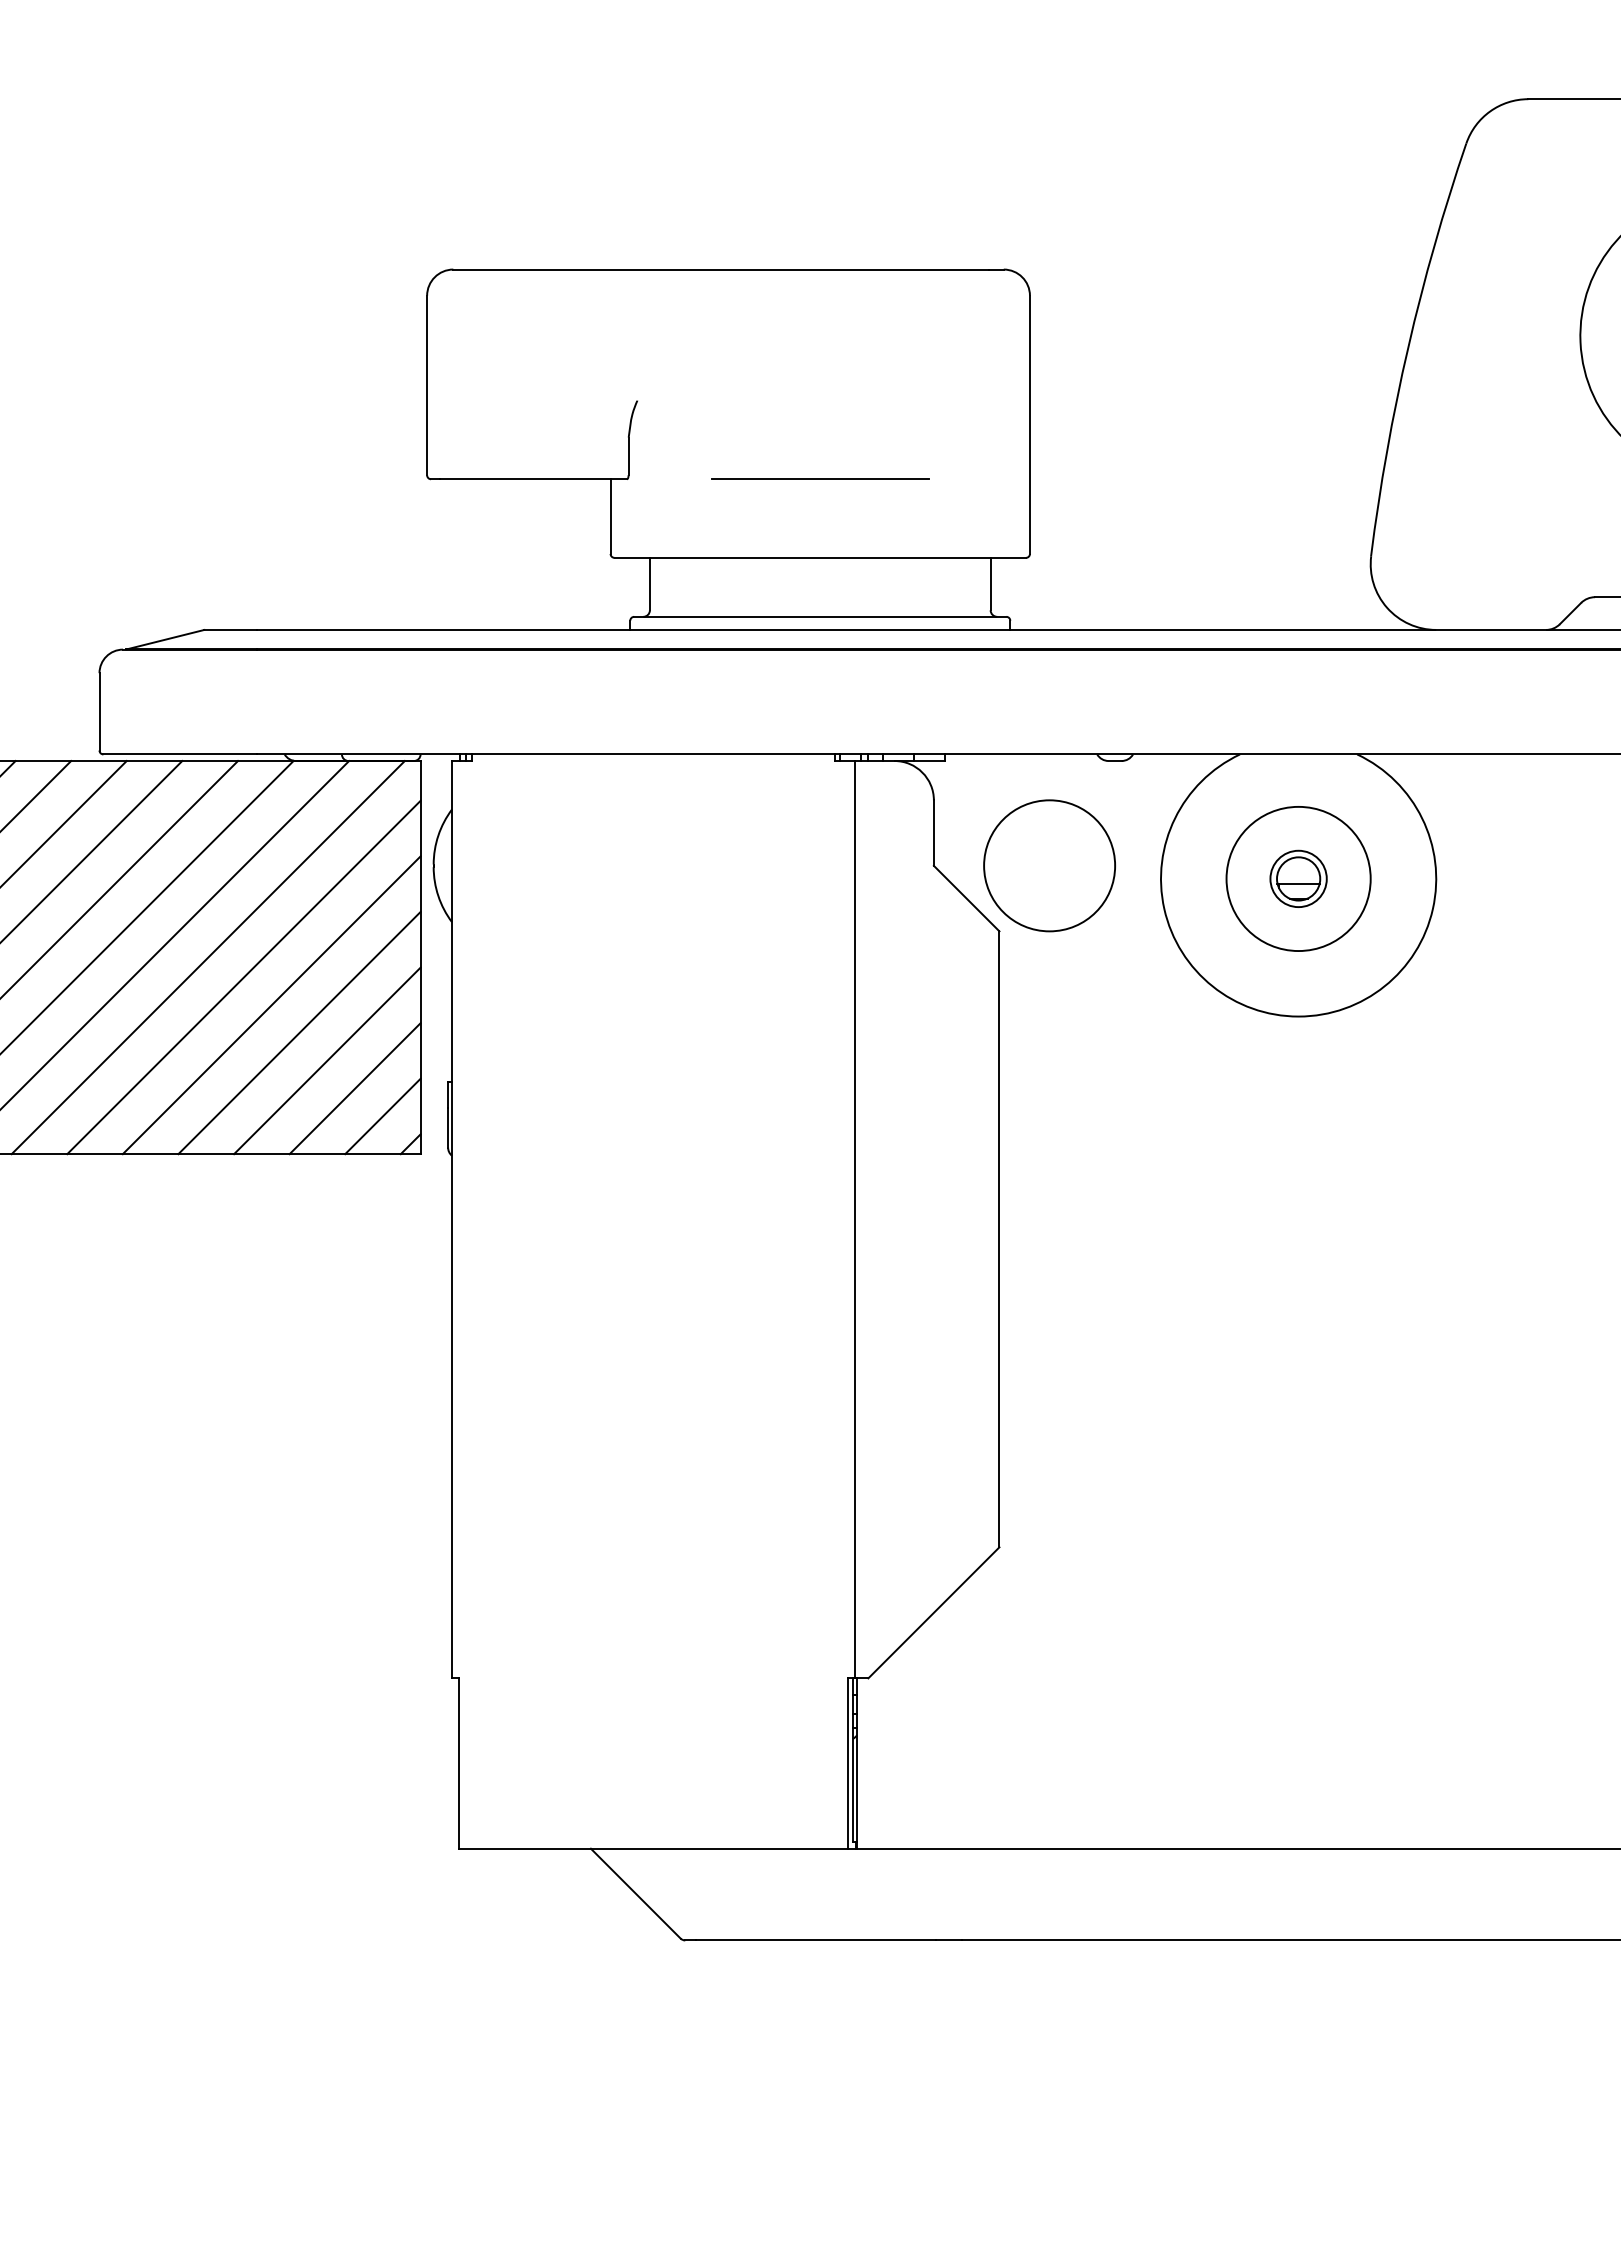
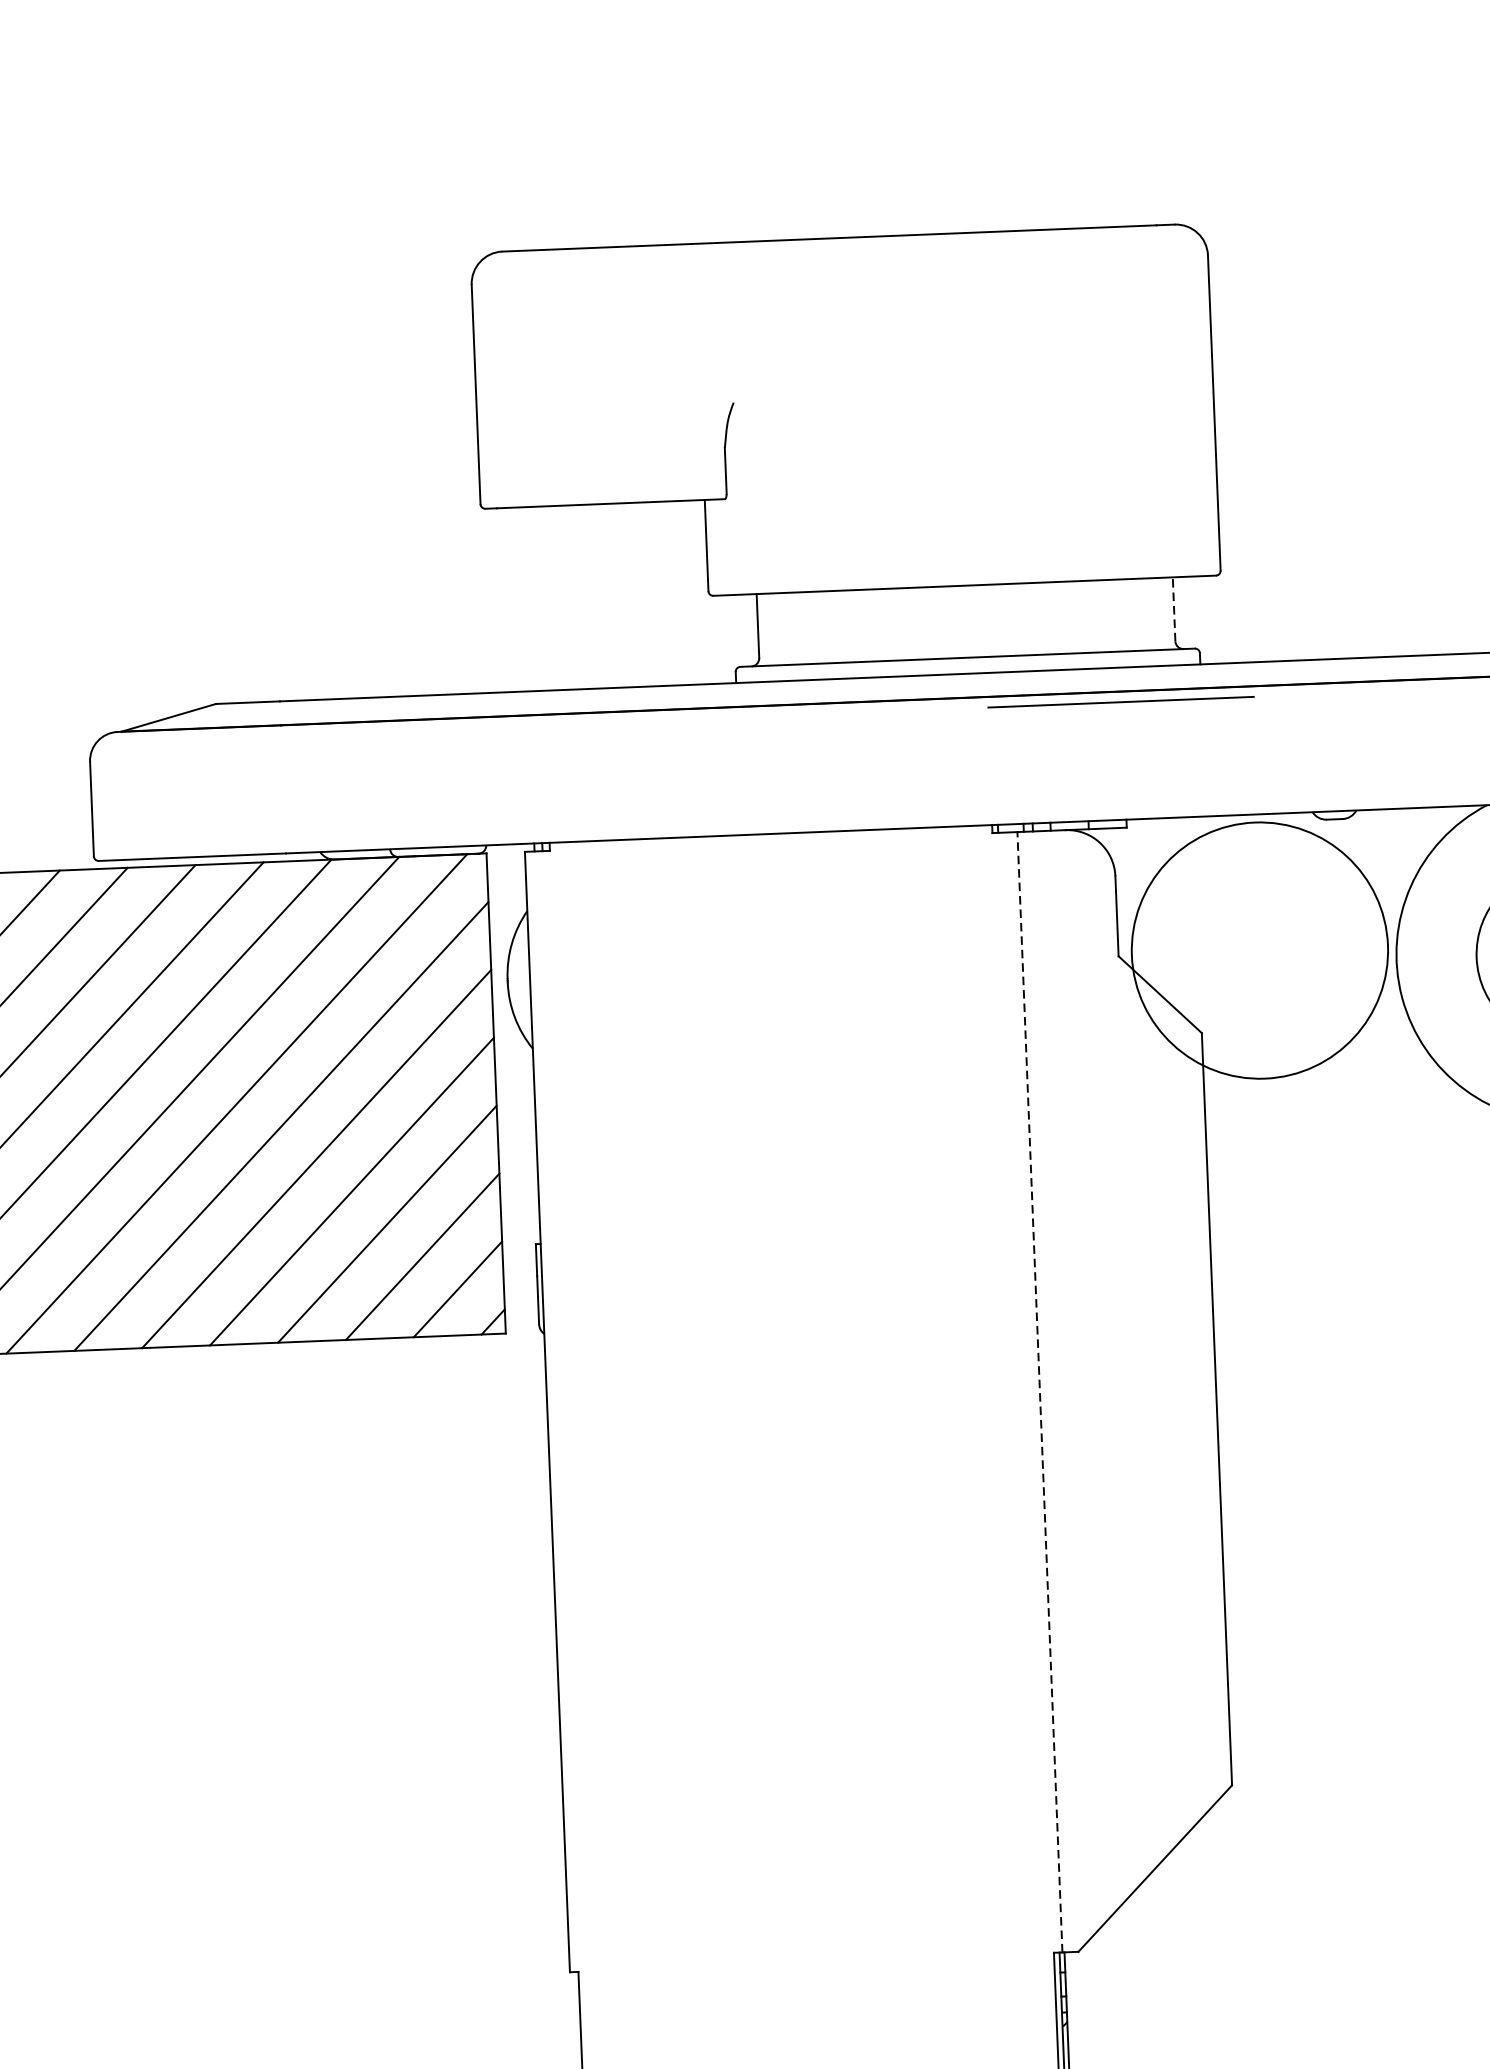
line: (820, 478) -> (1121, 701), moved
line: (990, 583) -> (1173, 608), solid -> dashed
circle: (1049, 865) -> (1259, 950), size x1.6
line: (855, 1219) -> (1040, 1392), solid -> dashed

